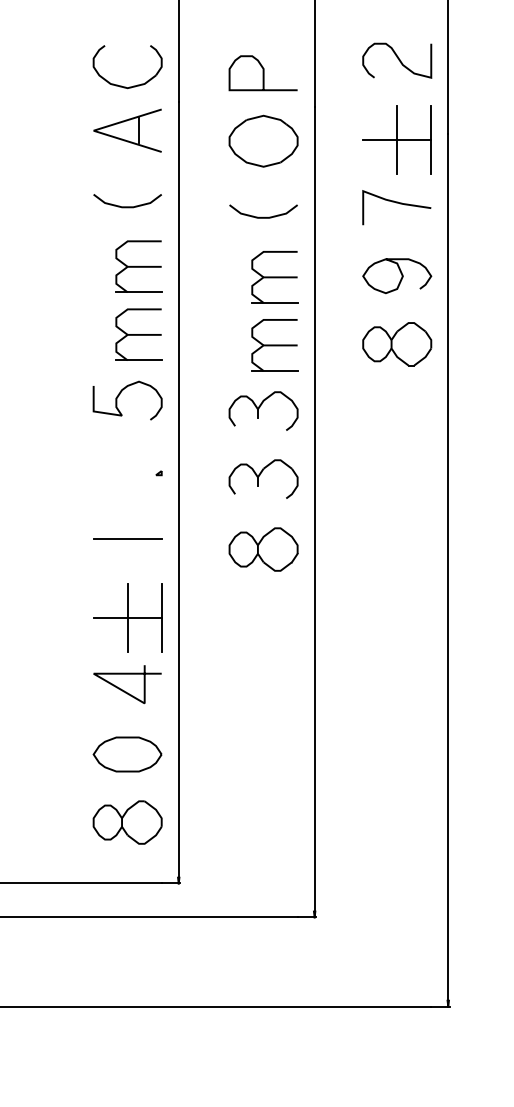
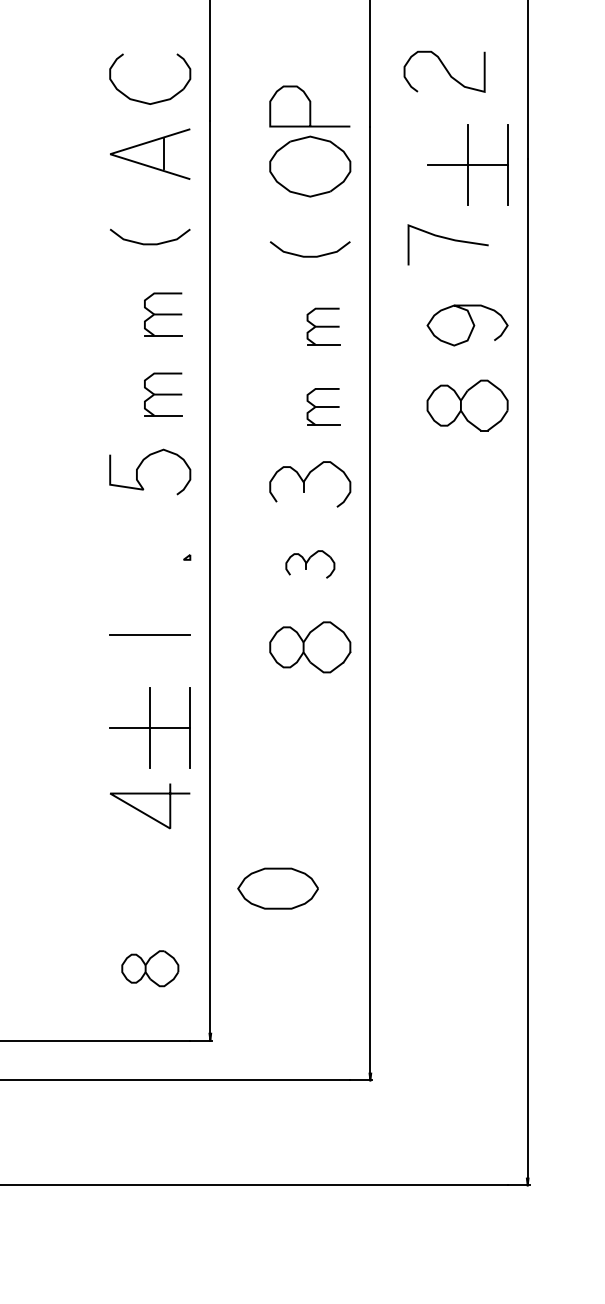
curve: (397, 59) -> (445, 70), moved
curve: (262, 73) -> (309, 106), moved
curve: (396, 203) -> (447, 239), moved
part: (138, 266) -> (163, 314), size x0.7
part: (274, 277) -> (323, 326), size x0.6
part: (138, 334) -> (163, 394), size x0.7
part: (274, 344) -> (323, 406), size x0.6
part: (263, 479) -> (310, 564), size x0.6
part: (127, 754) -> (277, 888), moved
part: (127, 822) -> (150, 968), size x0.7

